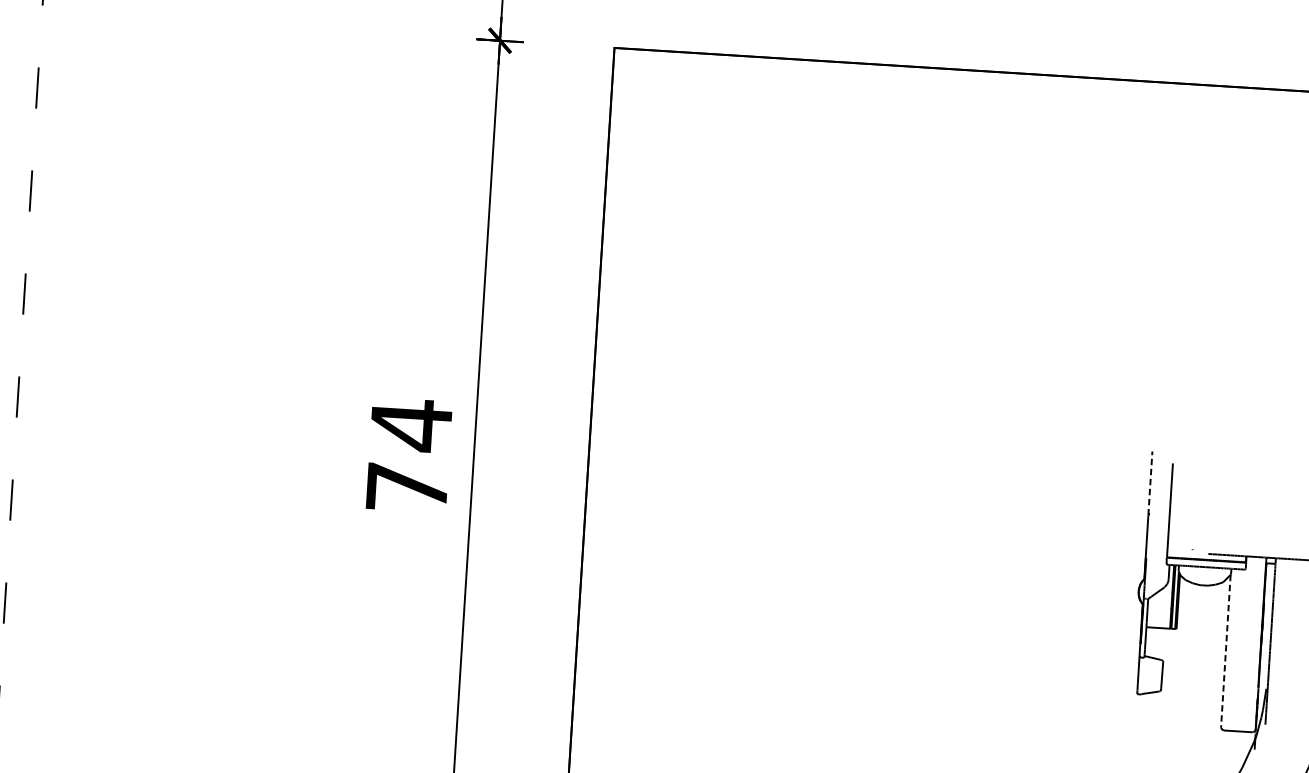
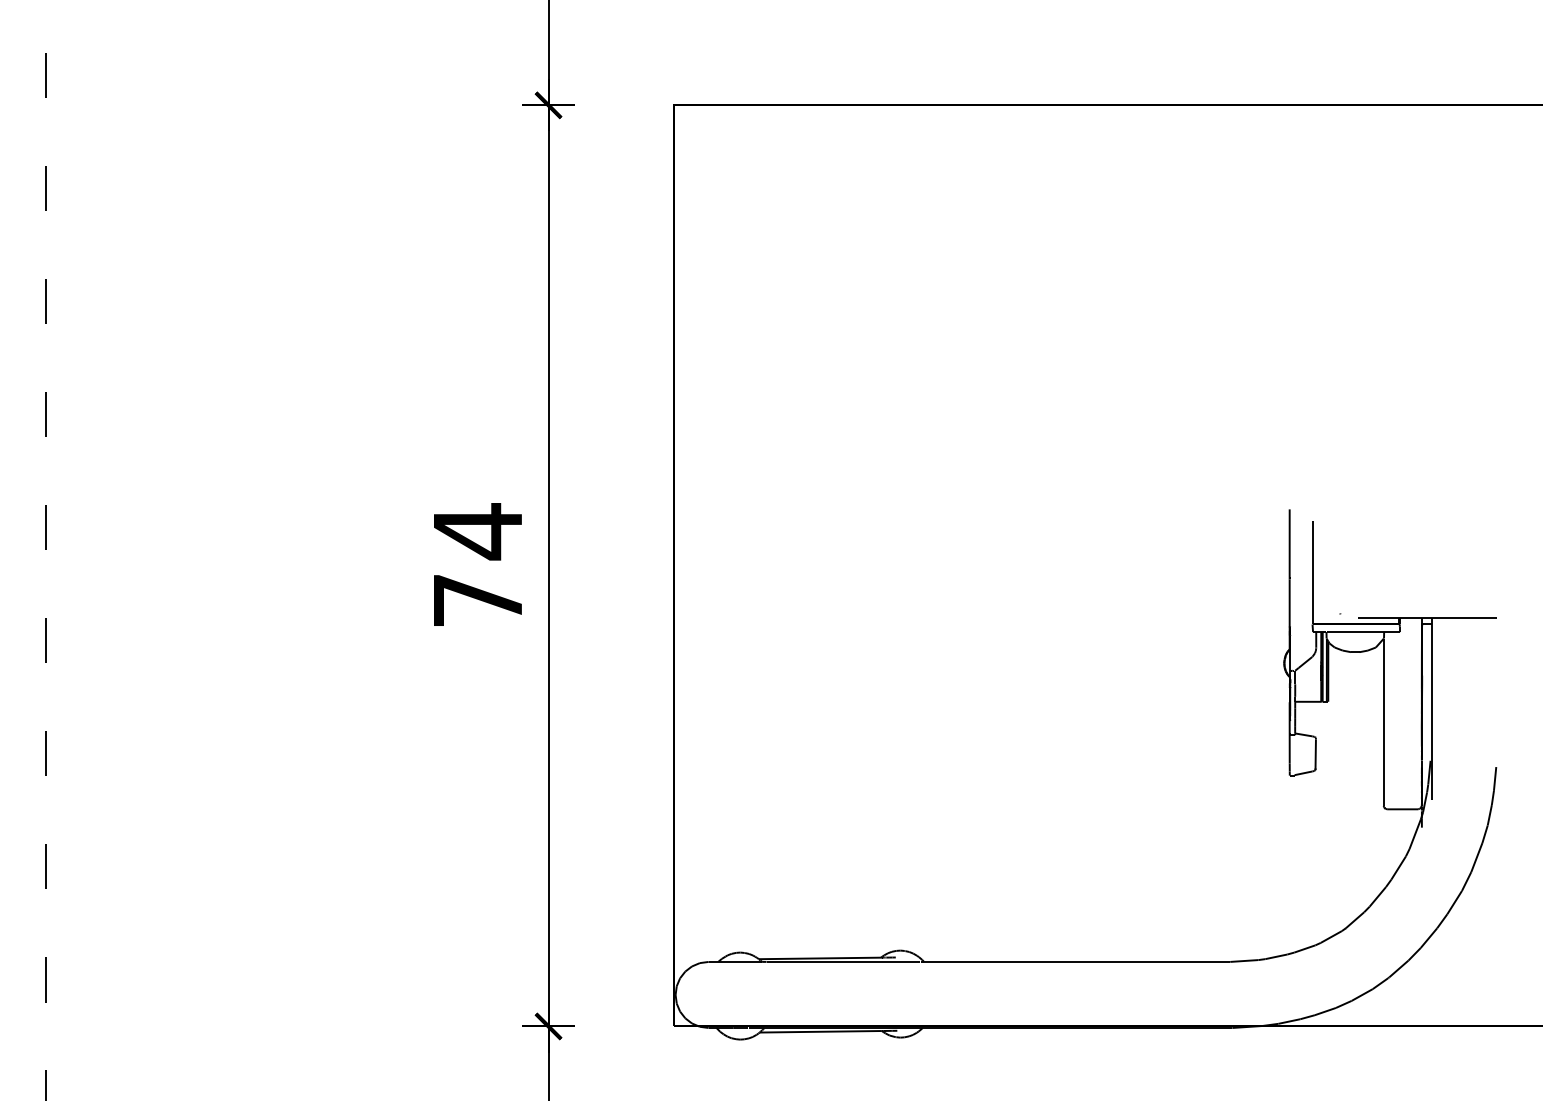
line: (1150, 482) -> (1289, 543), dashed -> solid
line: (1225, 651) -> (1383, 722), dashed -> solid

